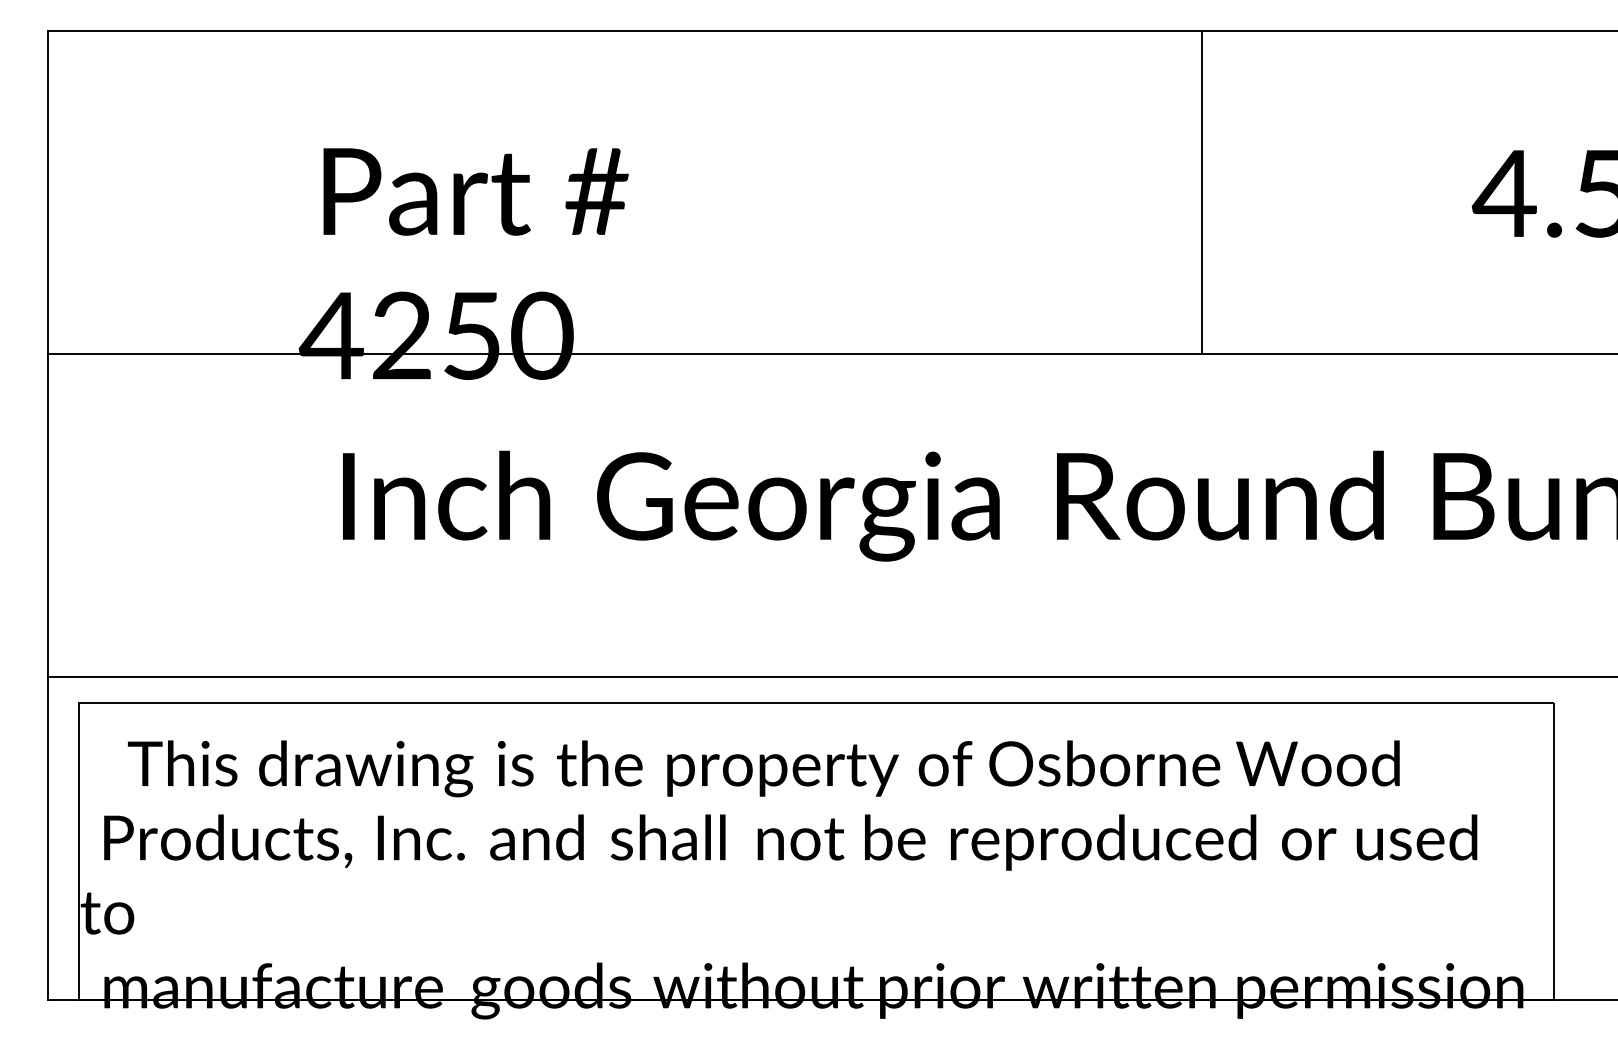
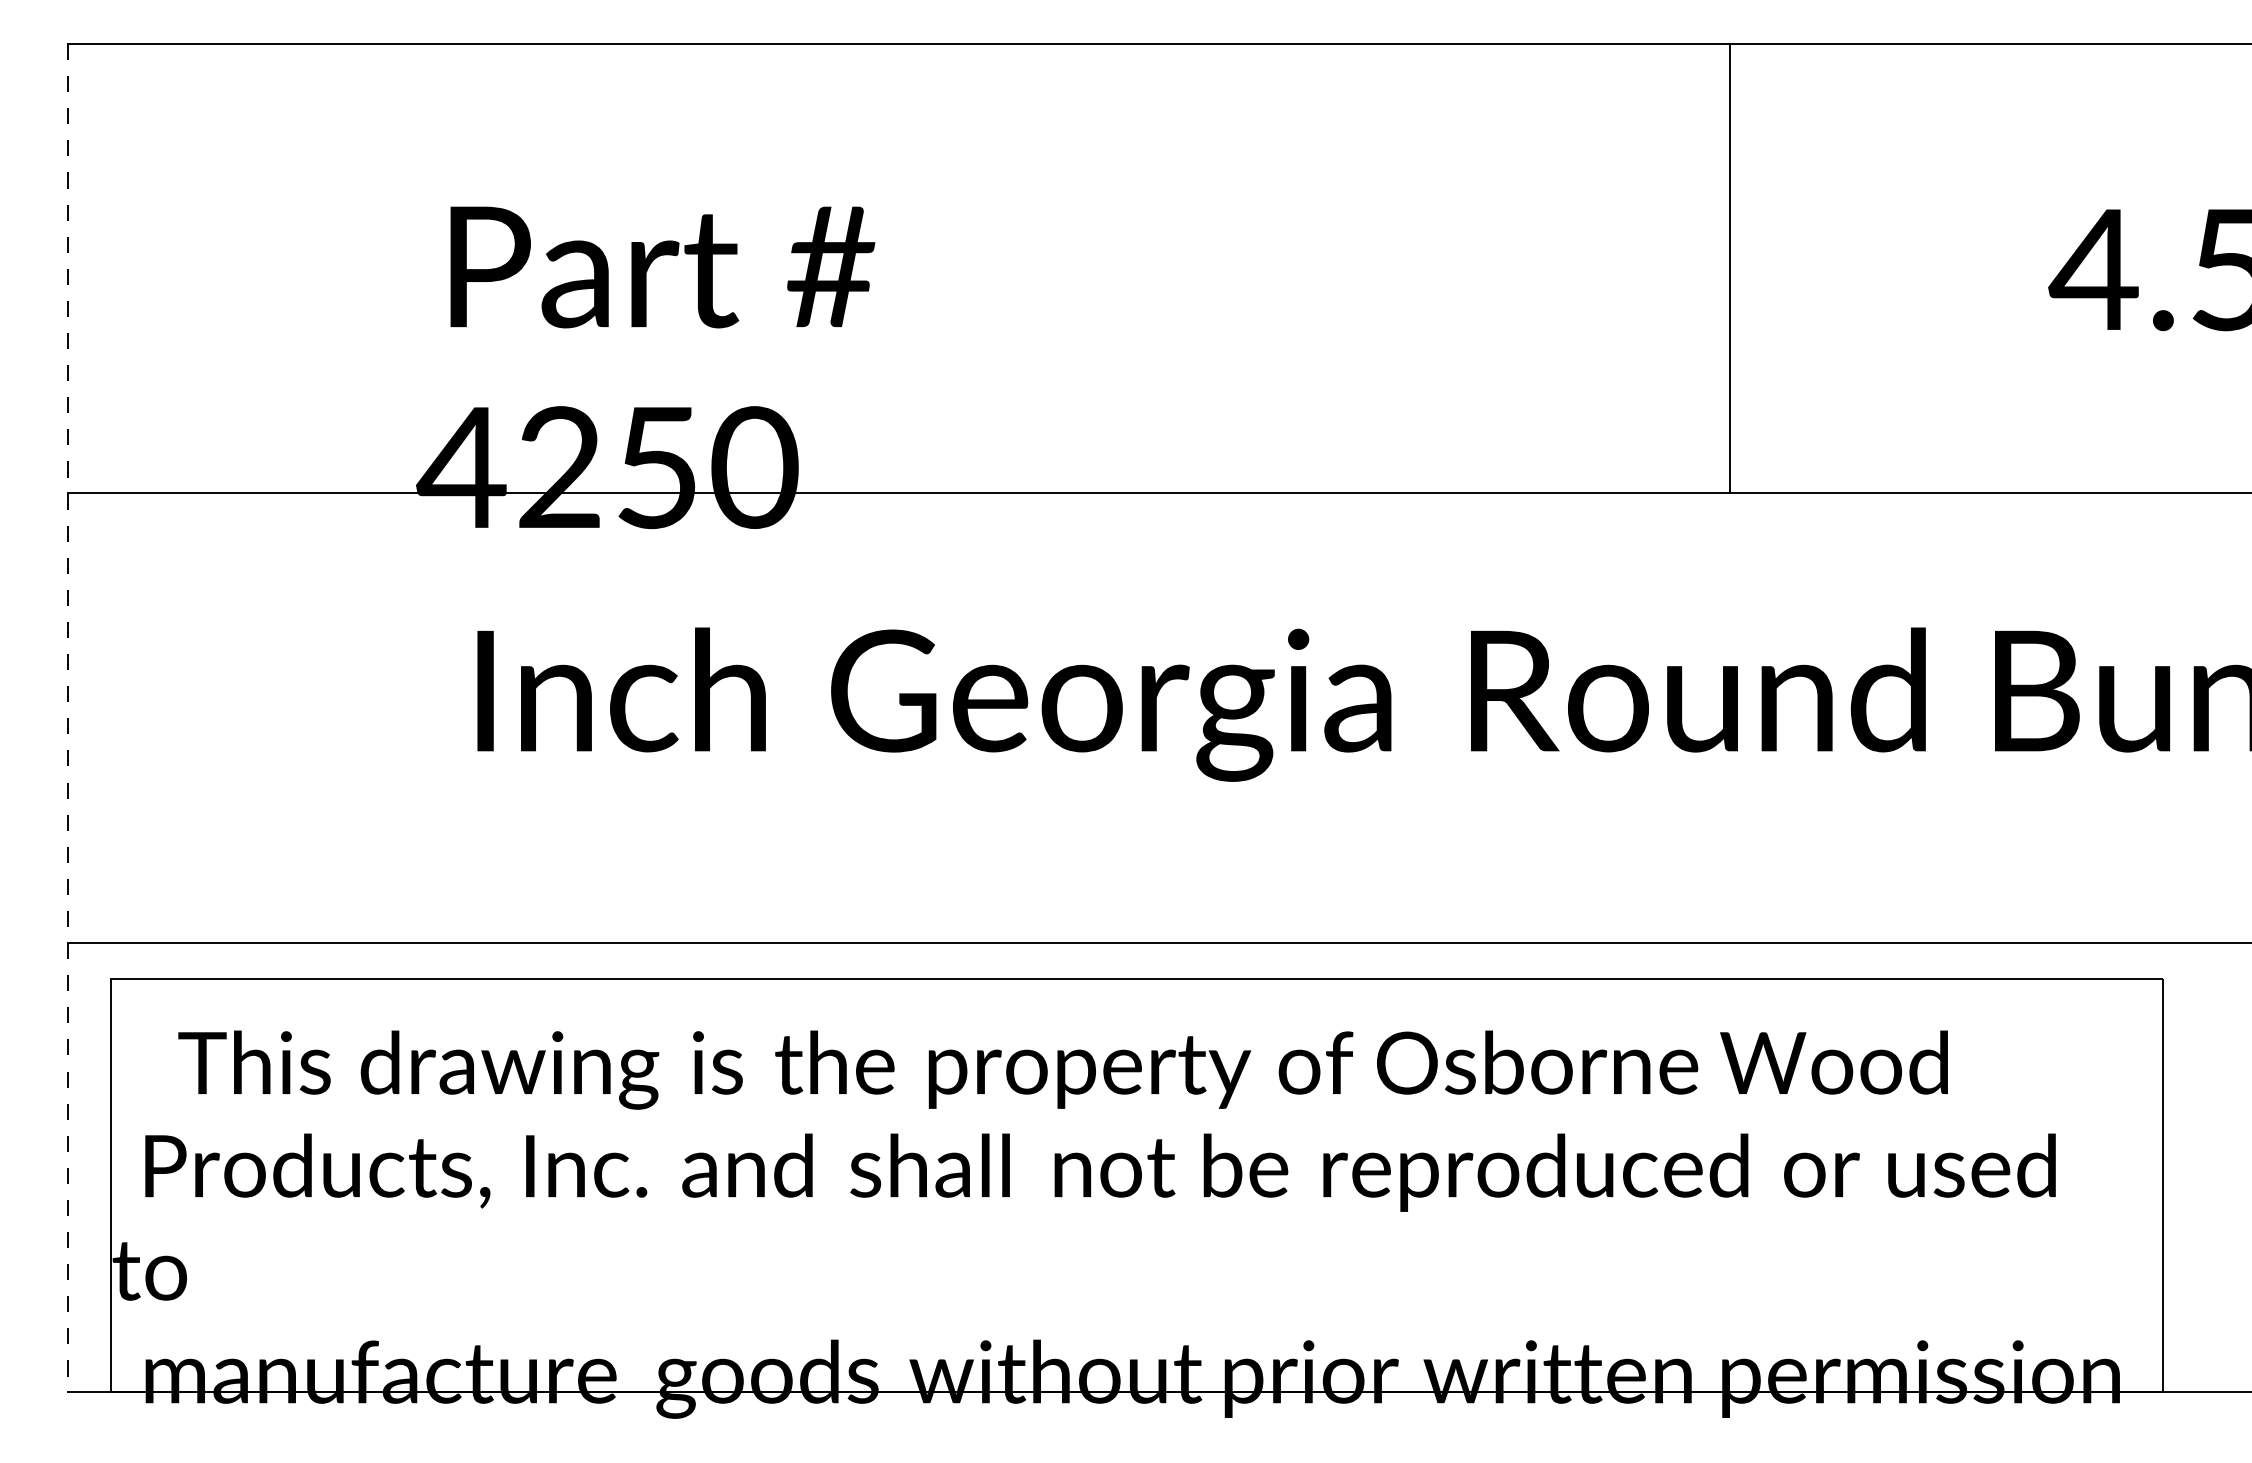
line: (1201, 192) -> (1729, 268), moved
line: (48, 516) -> (67, 718), solid -> dashed

